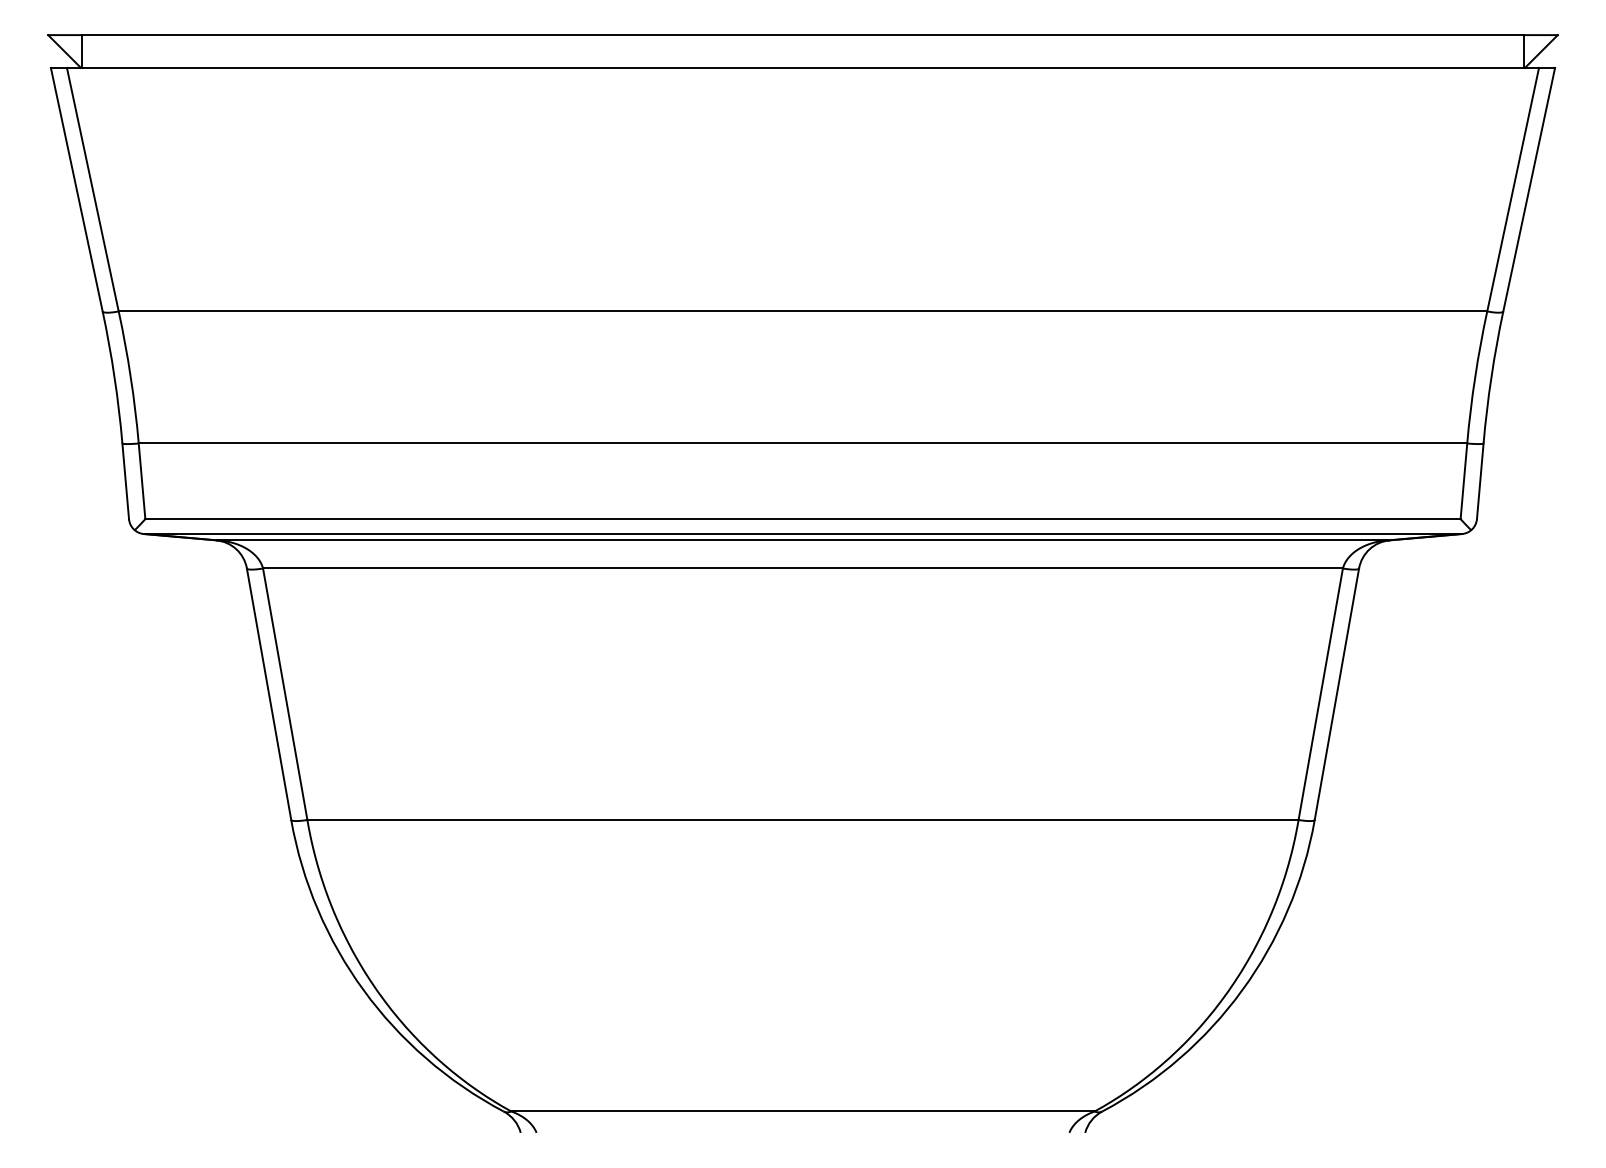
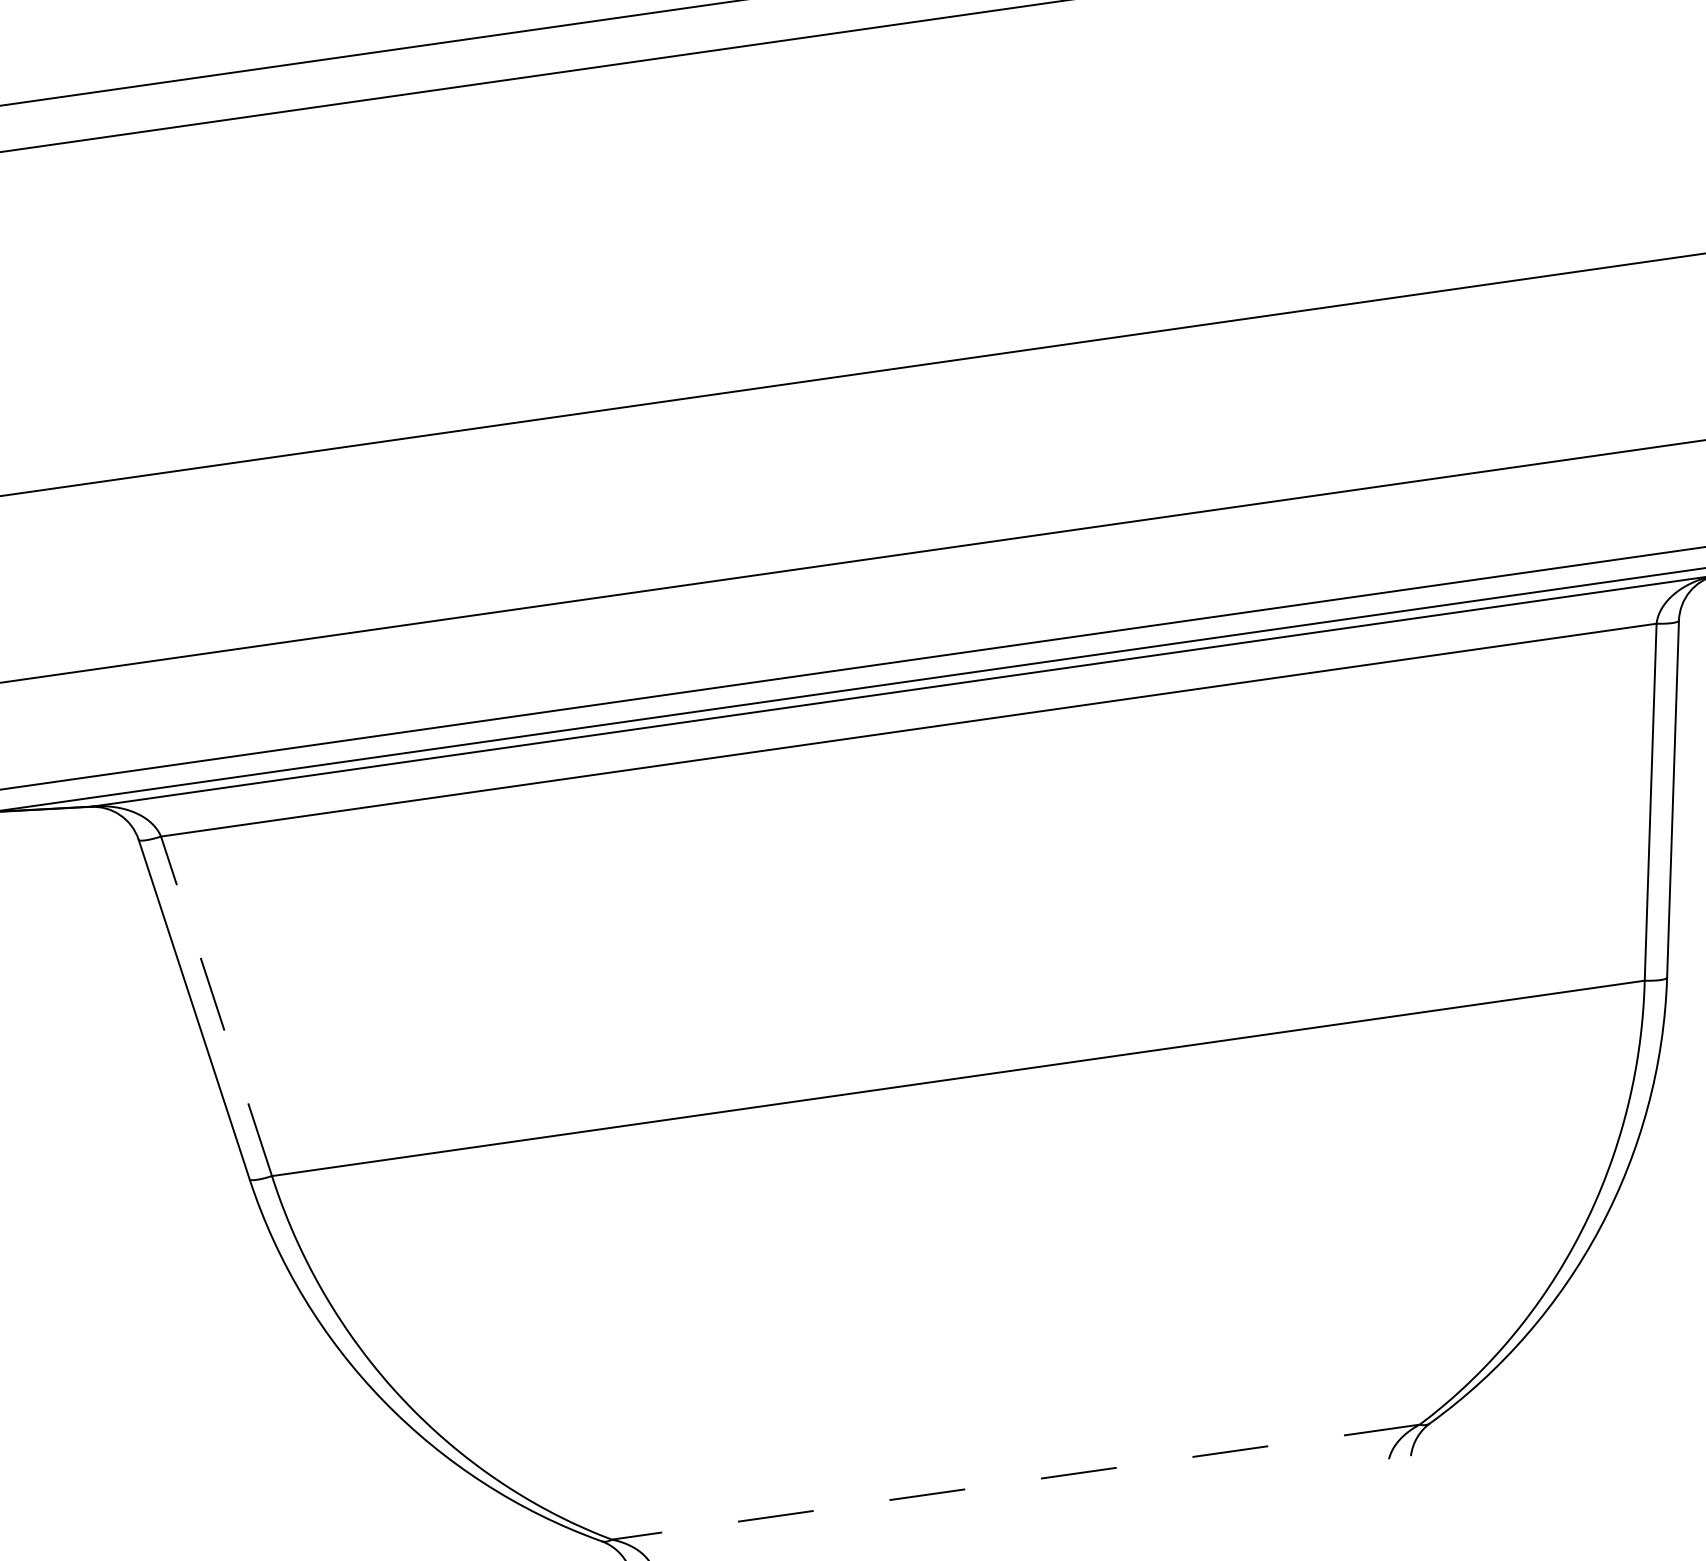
line: (285, 694) -> (216, 1006), solid -> dashed
line: (802, 1111) -> (1015, 1482), solid -> dashed

